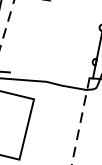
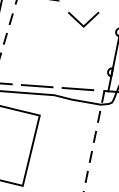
line: (69, 19) -> (80, 22), added
line: (31, 74) -> (36, 86), added
line: (66, 76) -> (77, 88), added

